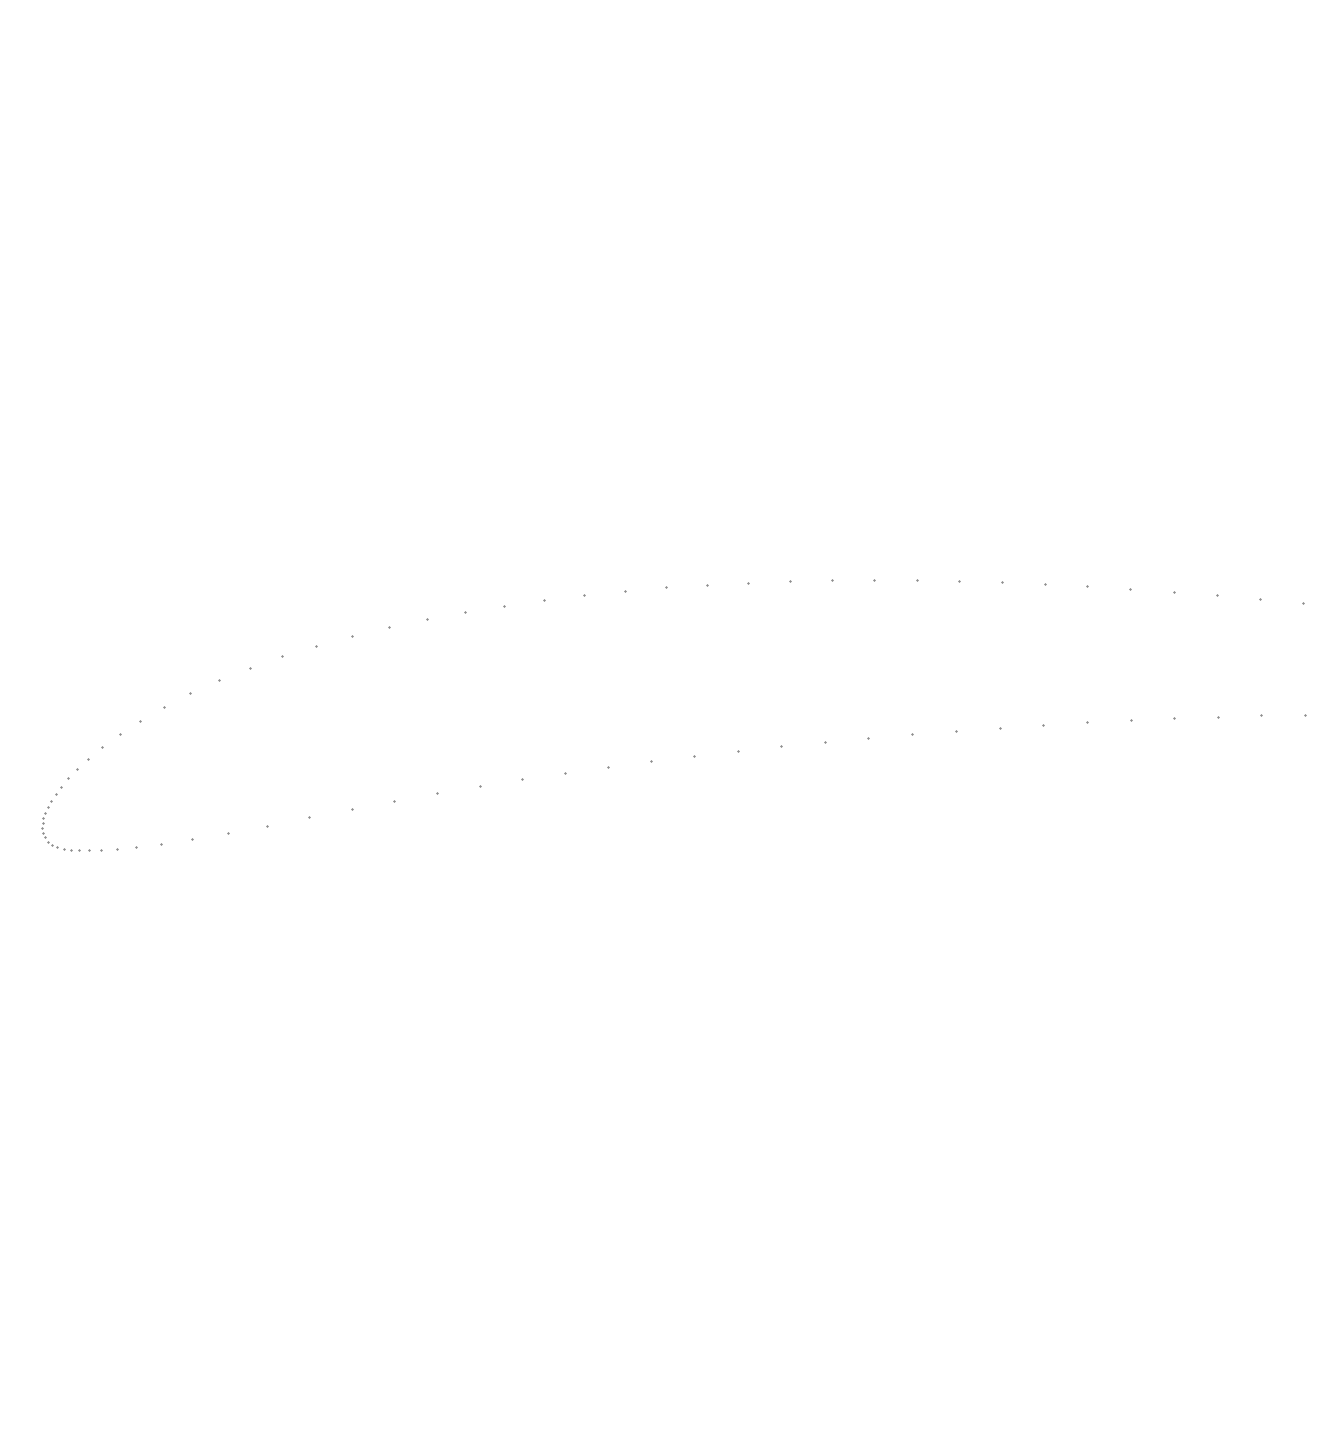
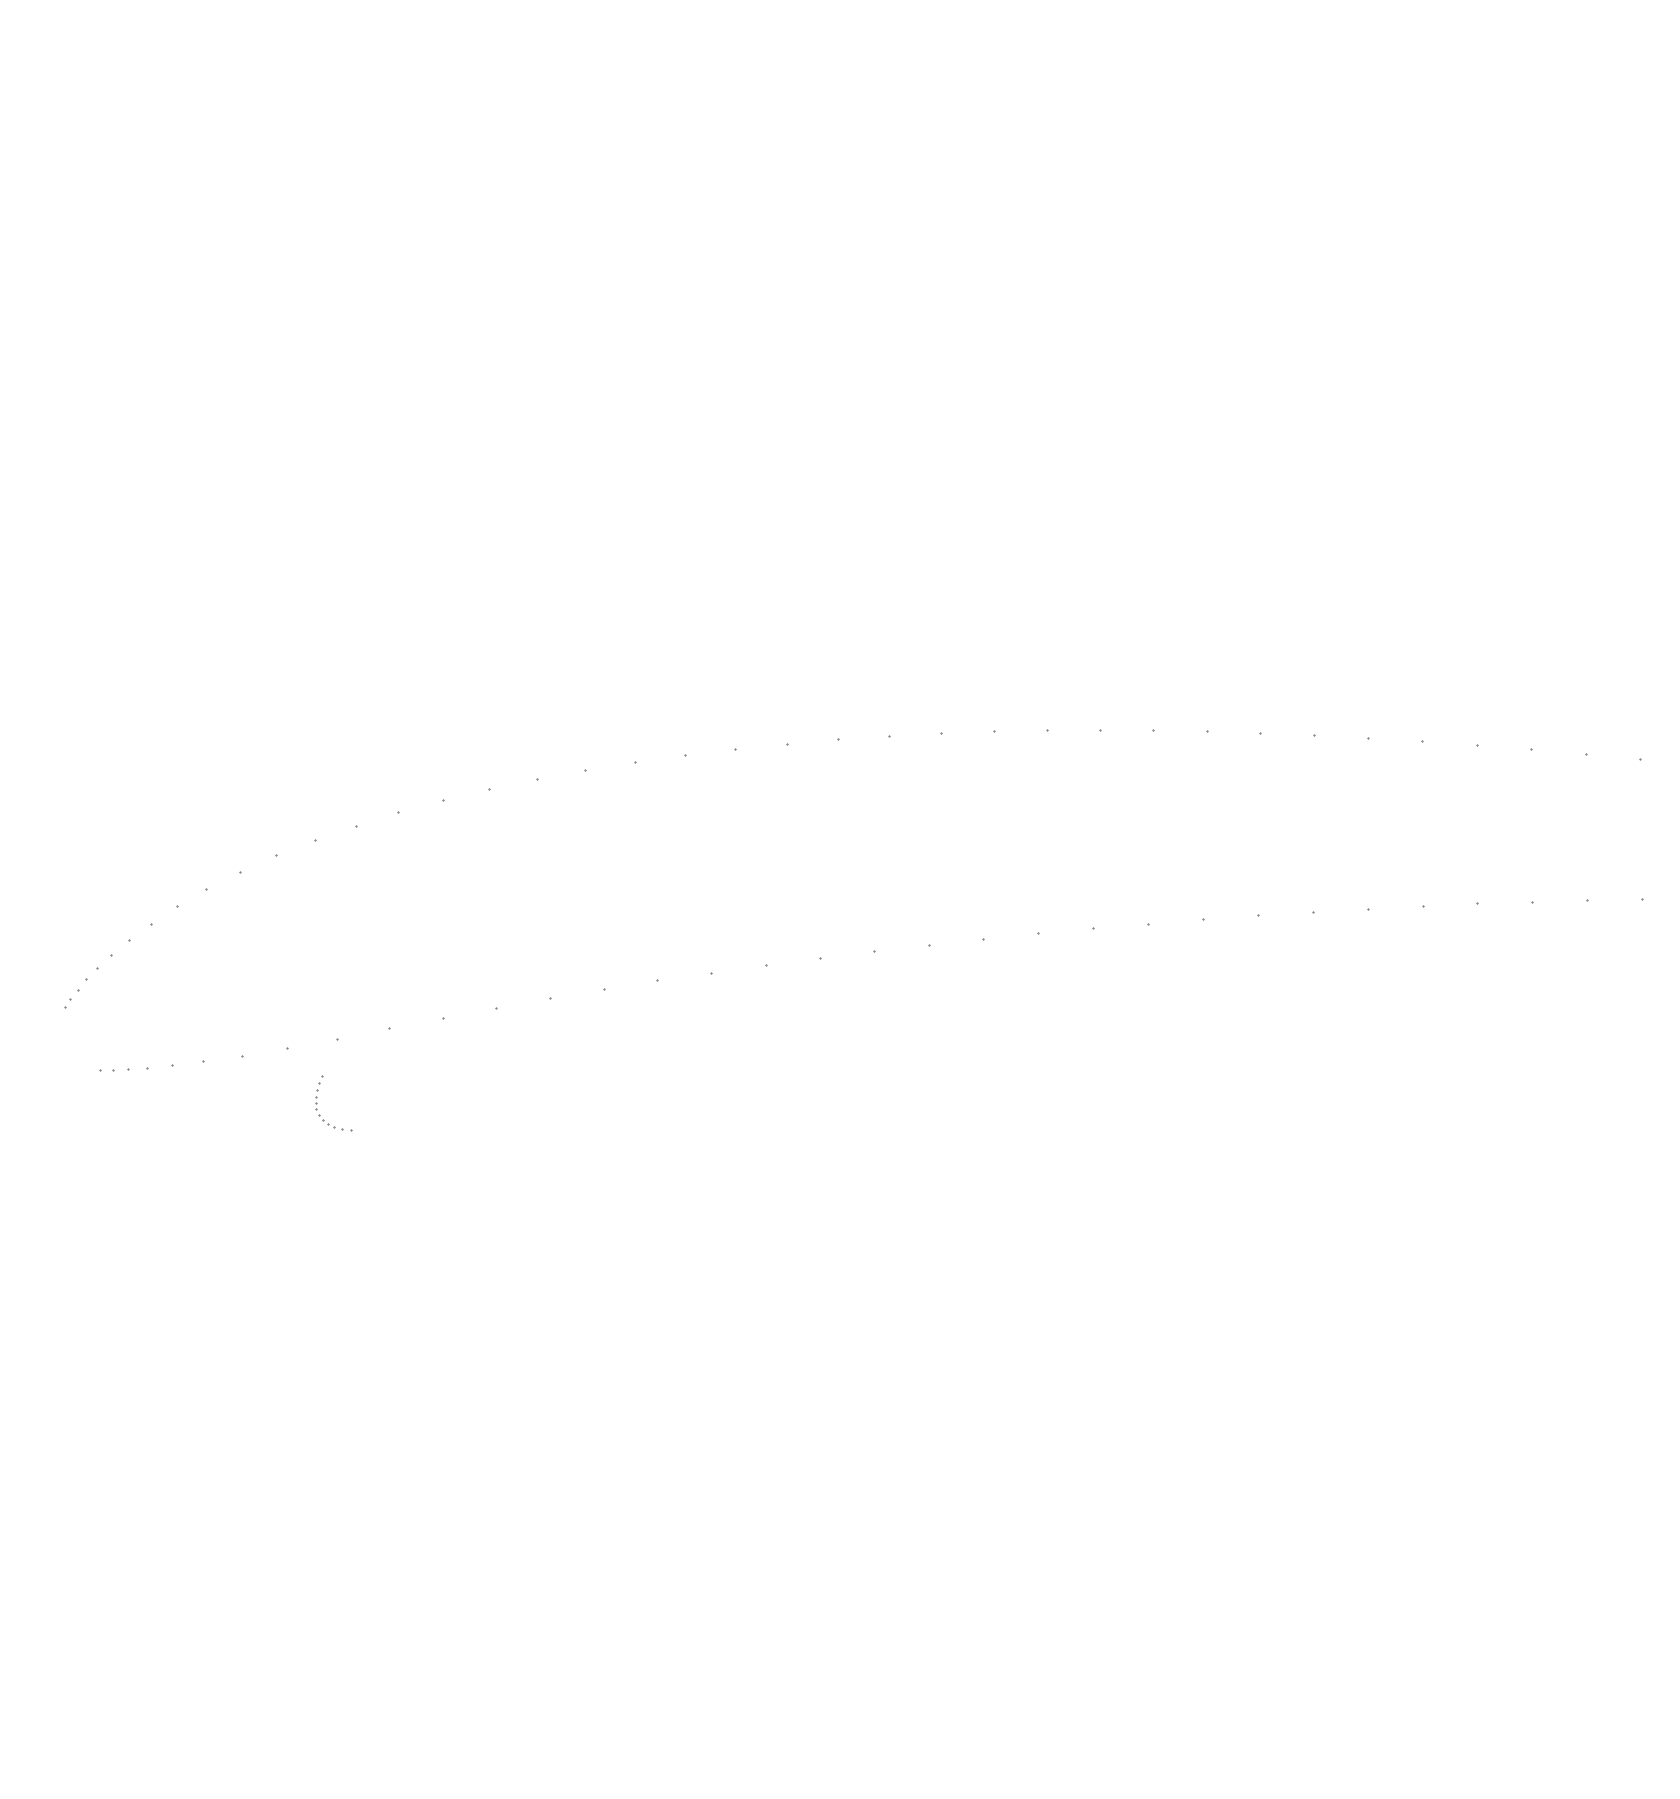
part: (43, 828) -> (317, 1103), moved

